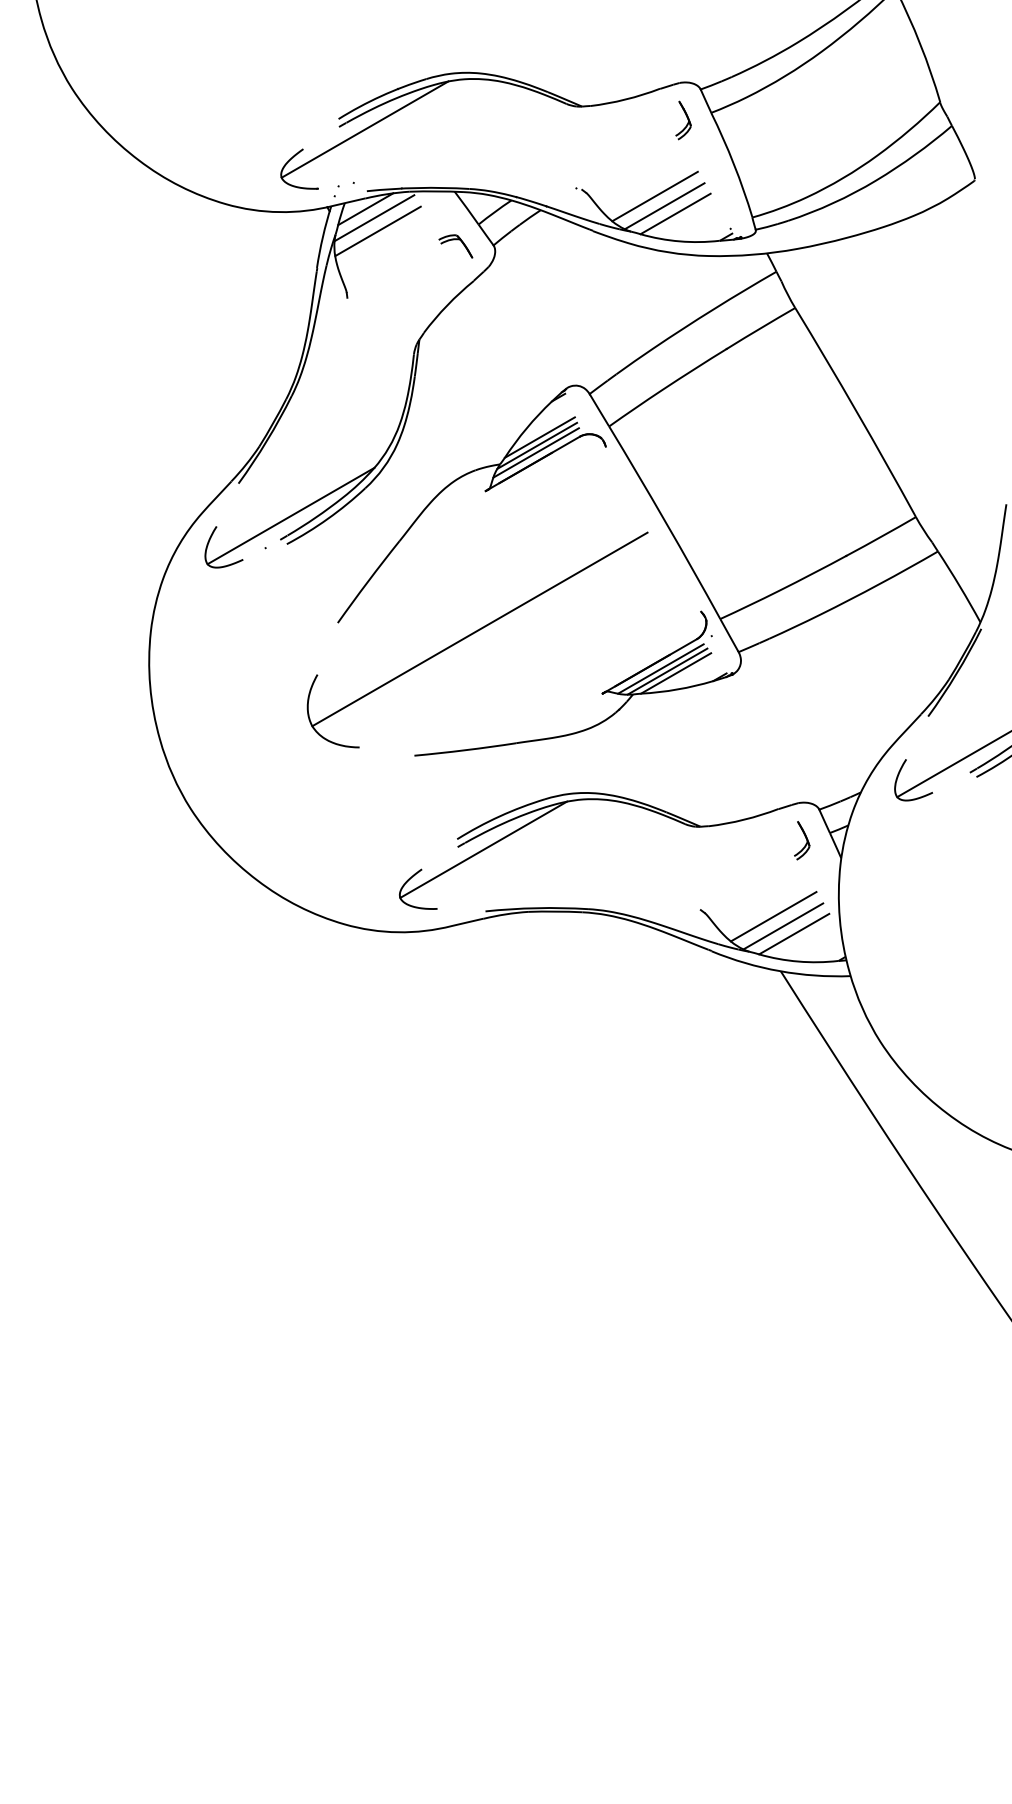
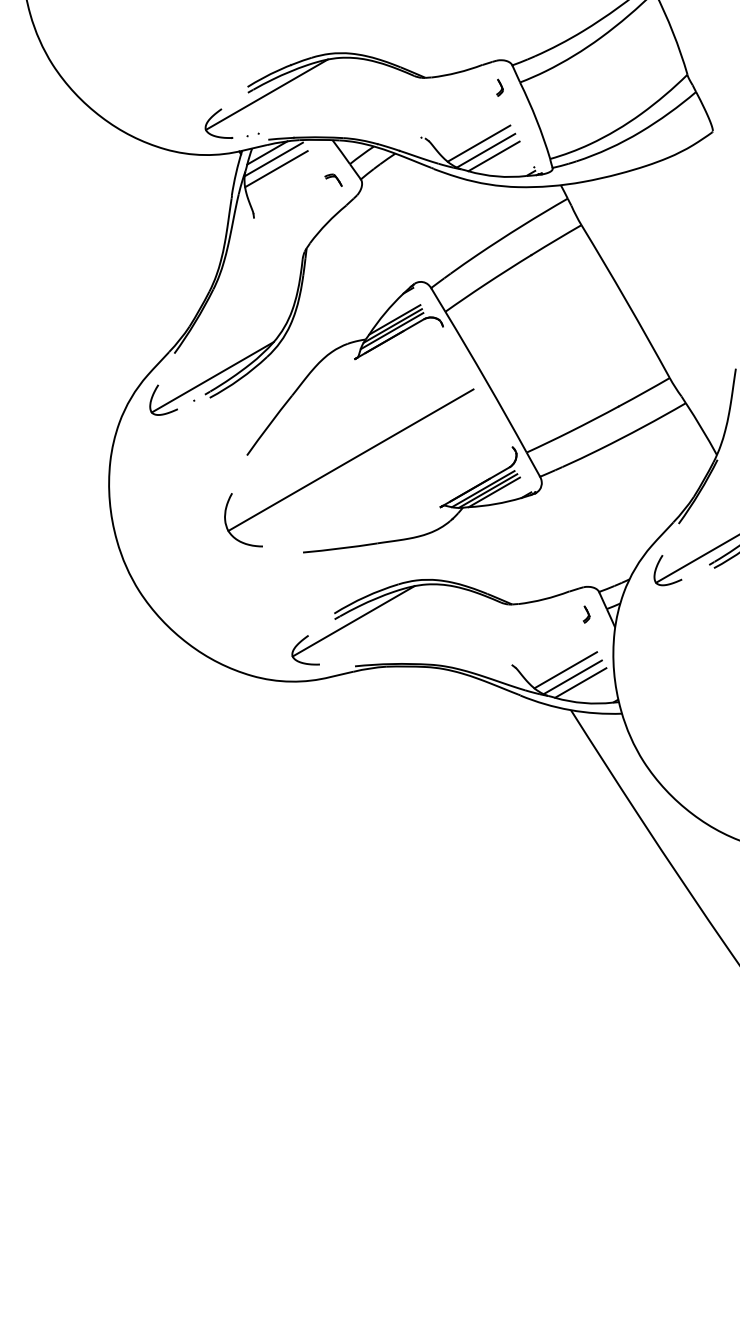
part: (683, 119) -> (499, 87), size x0.6
part: (456, 246) -> (333, 180), size x0.7
part: (802, 840) -> (586, 614), size x0.6

